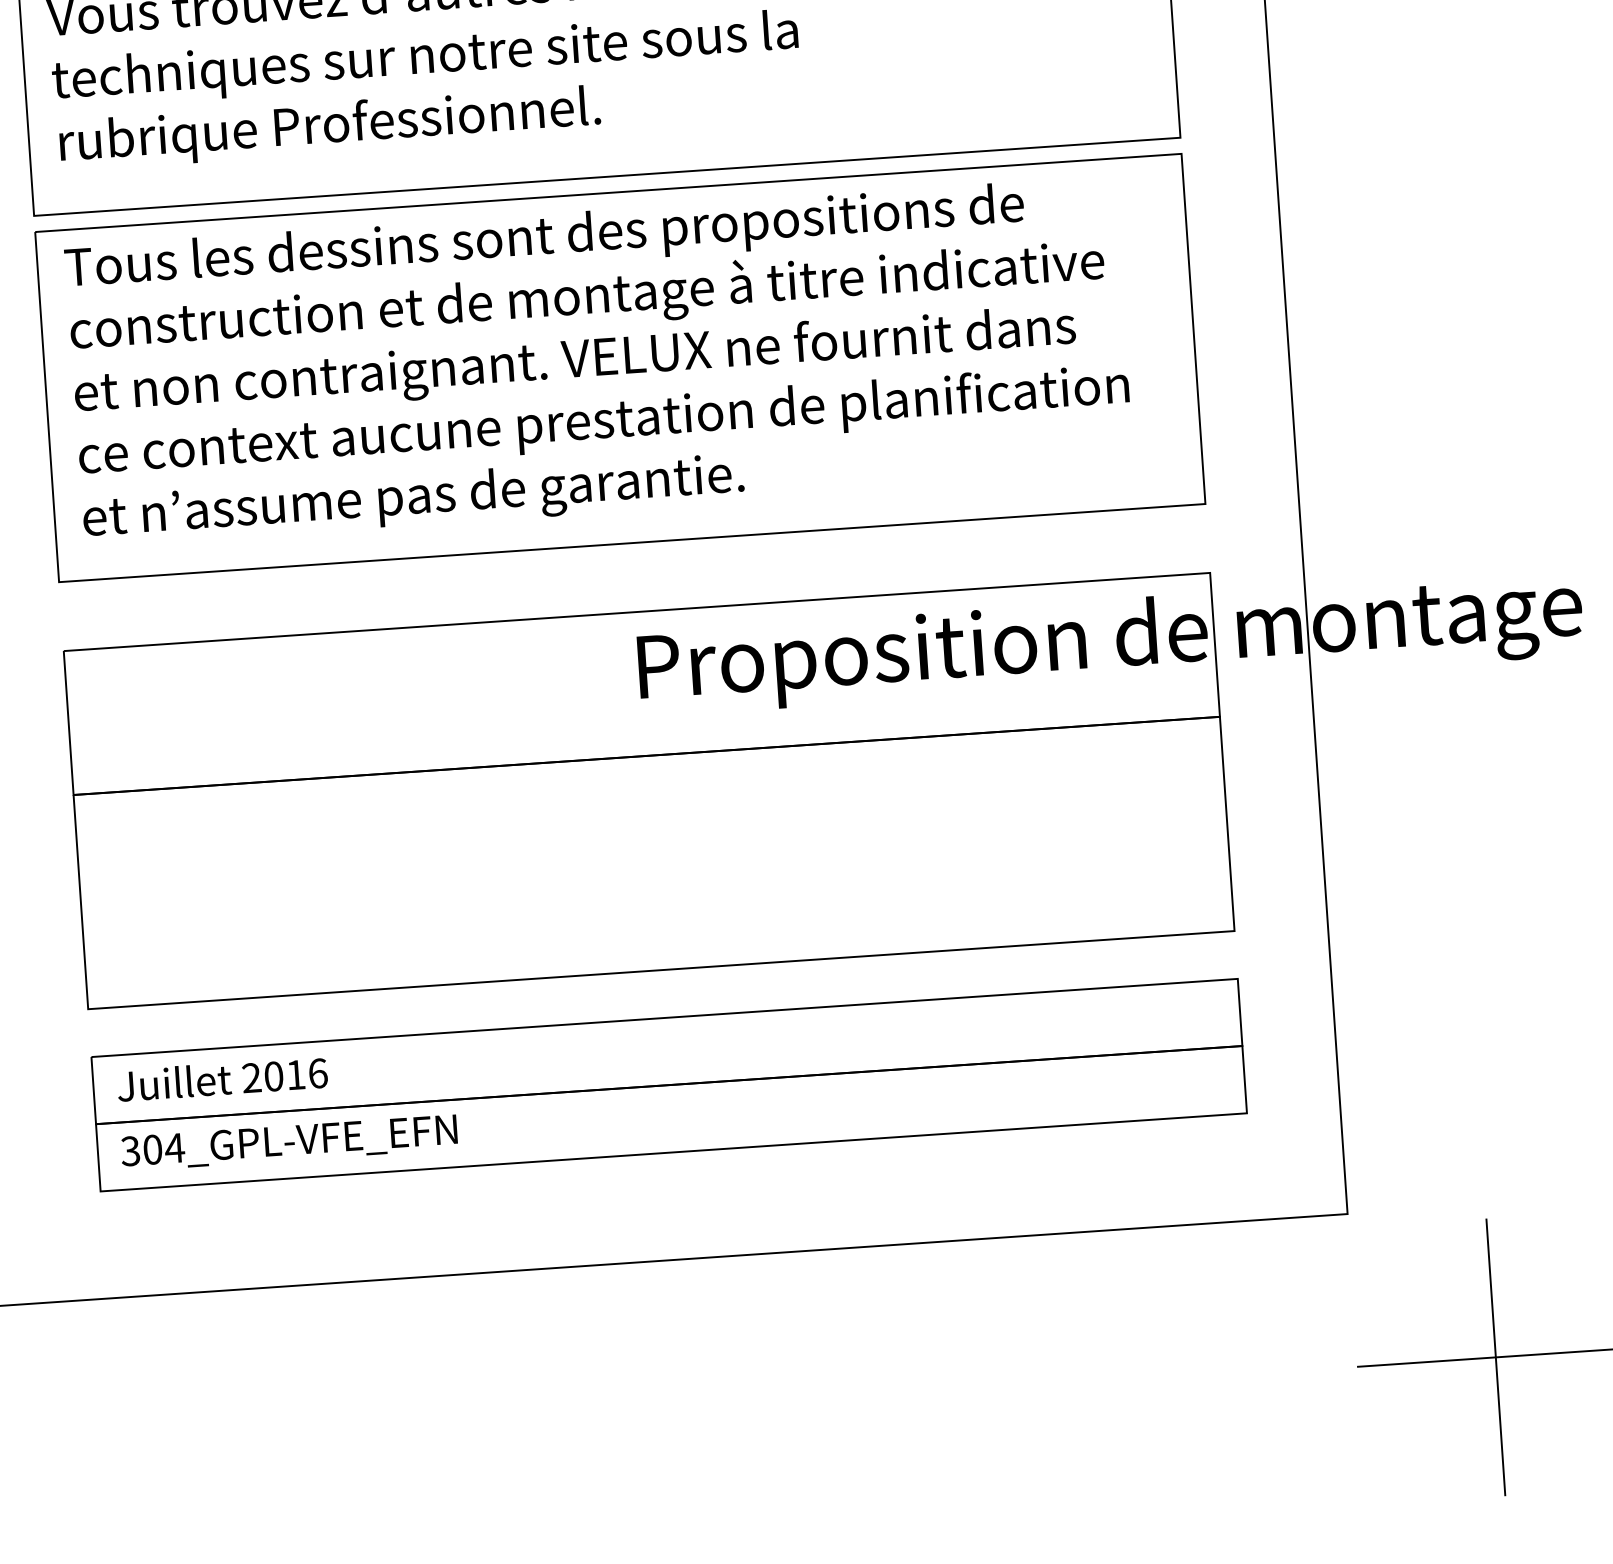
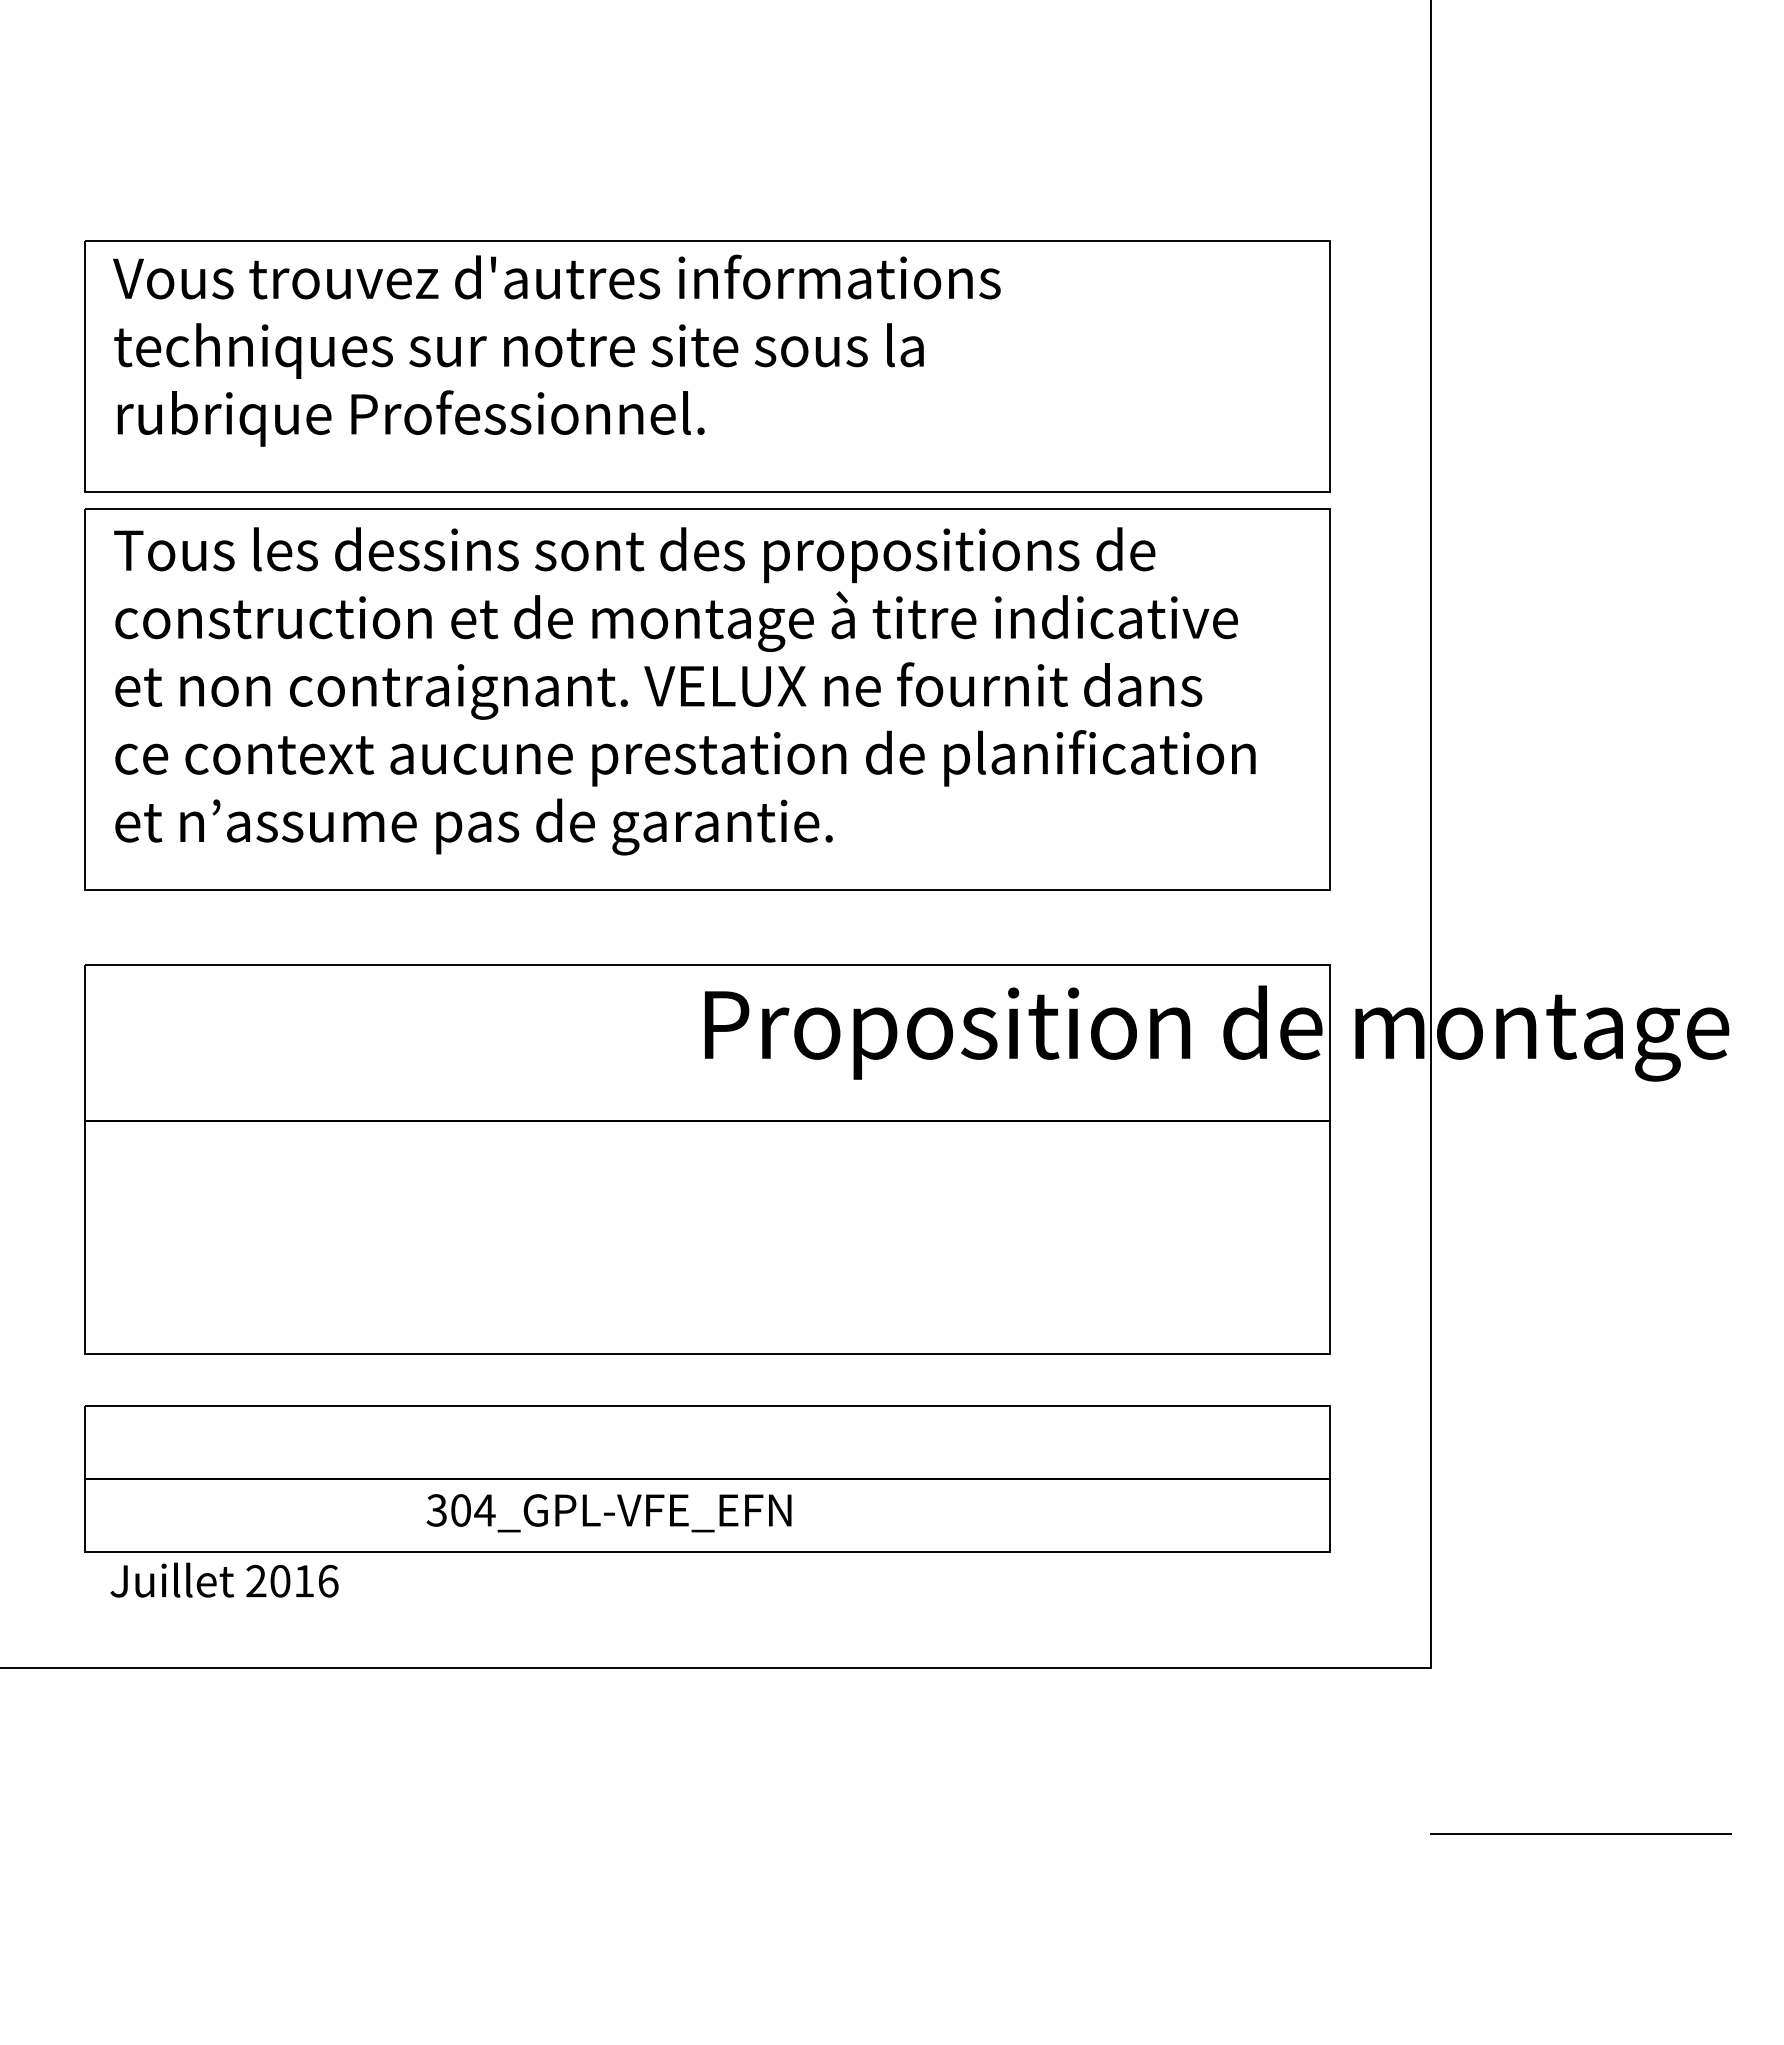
text: (222, 1078) -> (224, 1579), moved
text: (288, 1143) -> (608, 1513), moved
line: (1495, 1356) -> (1580, 1833), removed

